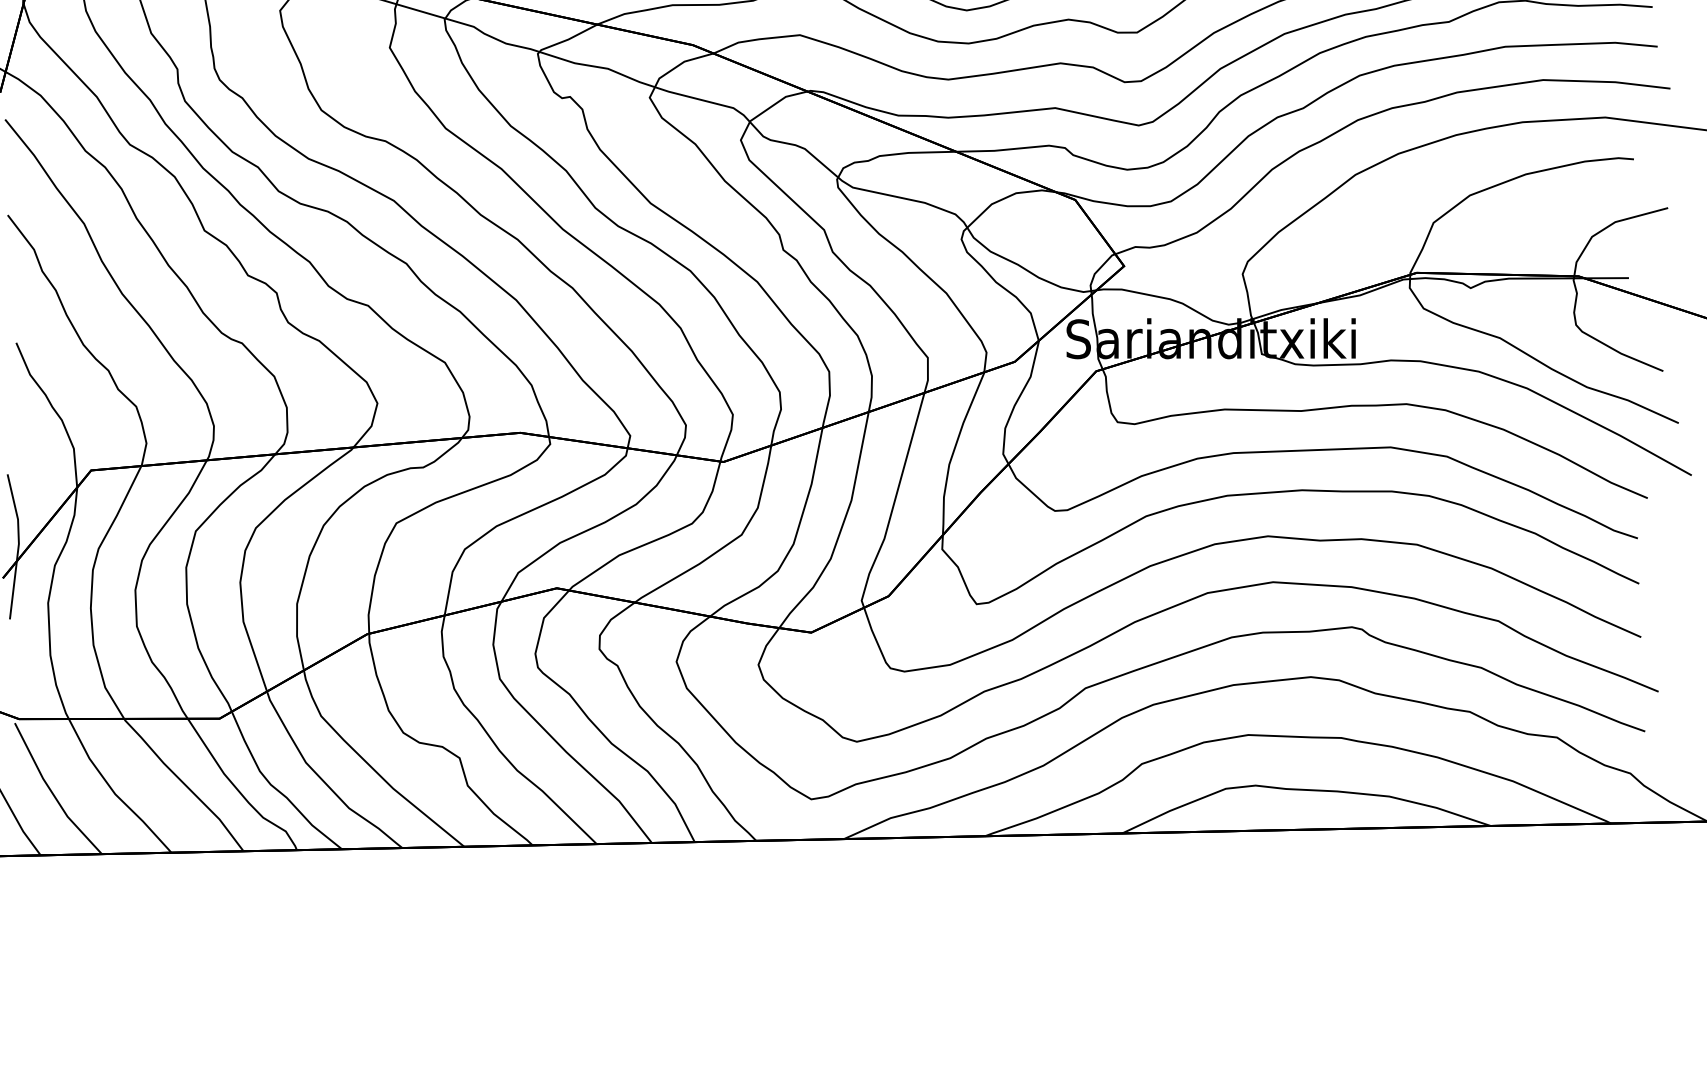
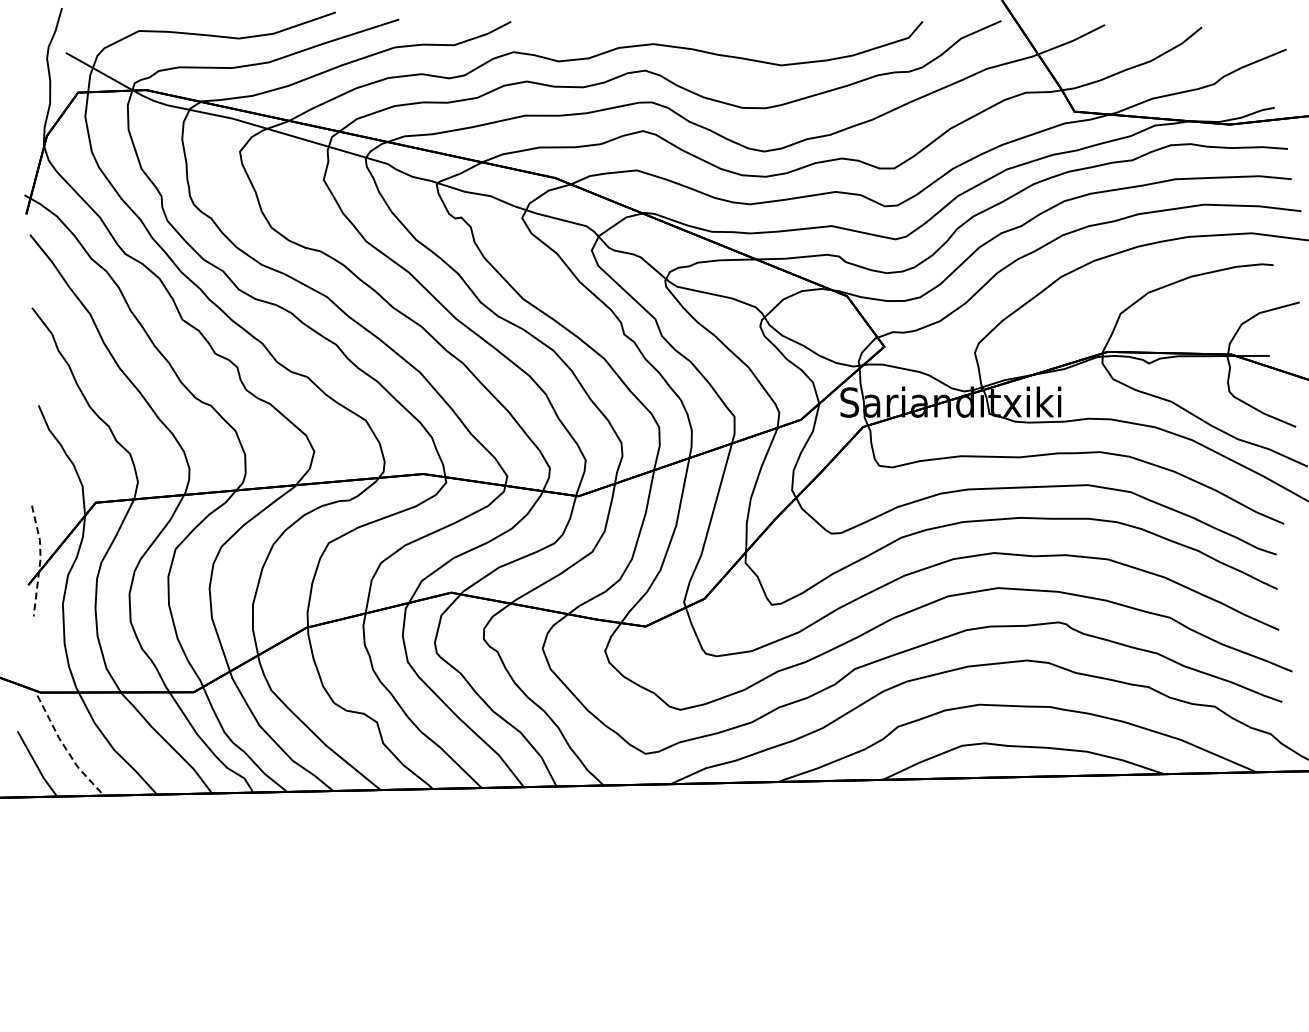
line: (18, 544) -> (40, 559), solid -> dashed
line: (52, 792) -> (66, 748), solid -> dashed

